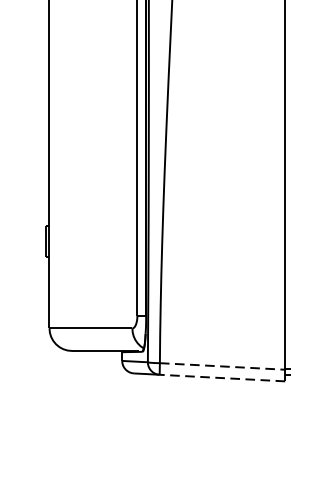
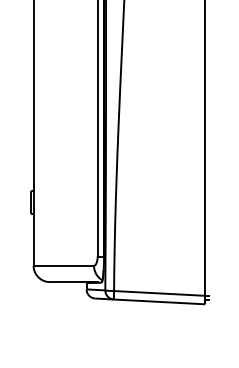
line: (220, 366) -> (158, 293), dashed -> solid
line: (222, 377) -> (159, 301), dashed -> solid

